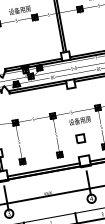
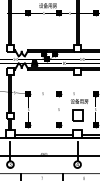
part: (80, 138) -> (77, 115), size x1.6

